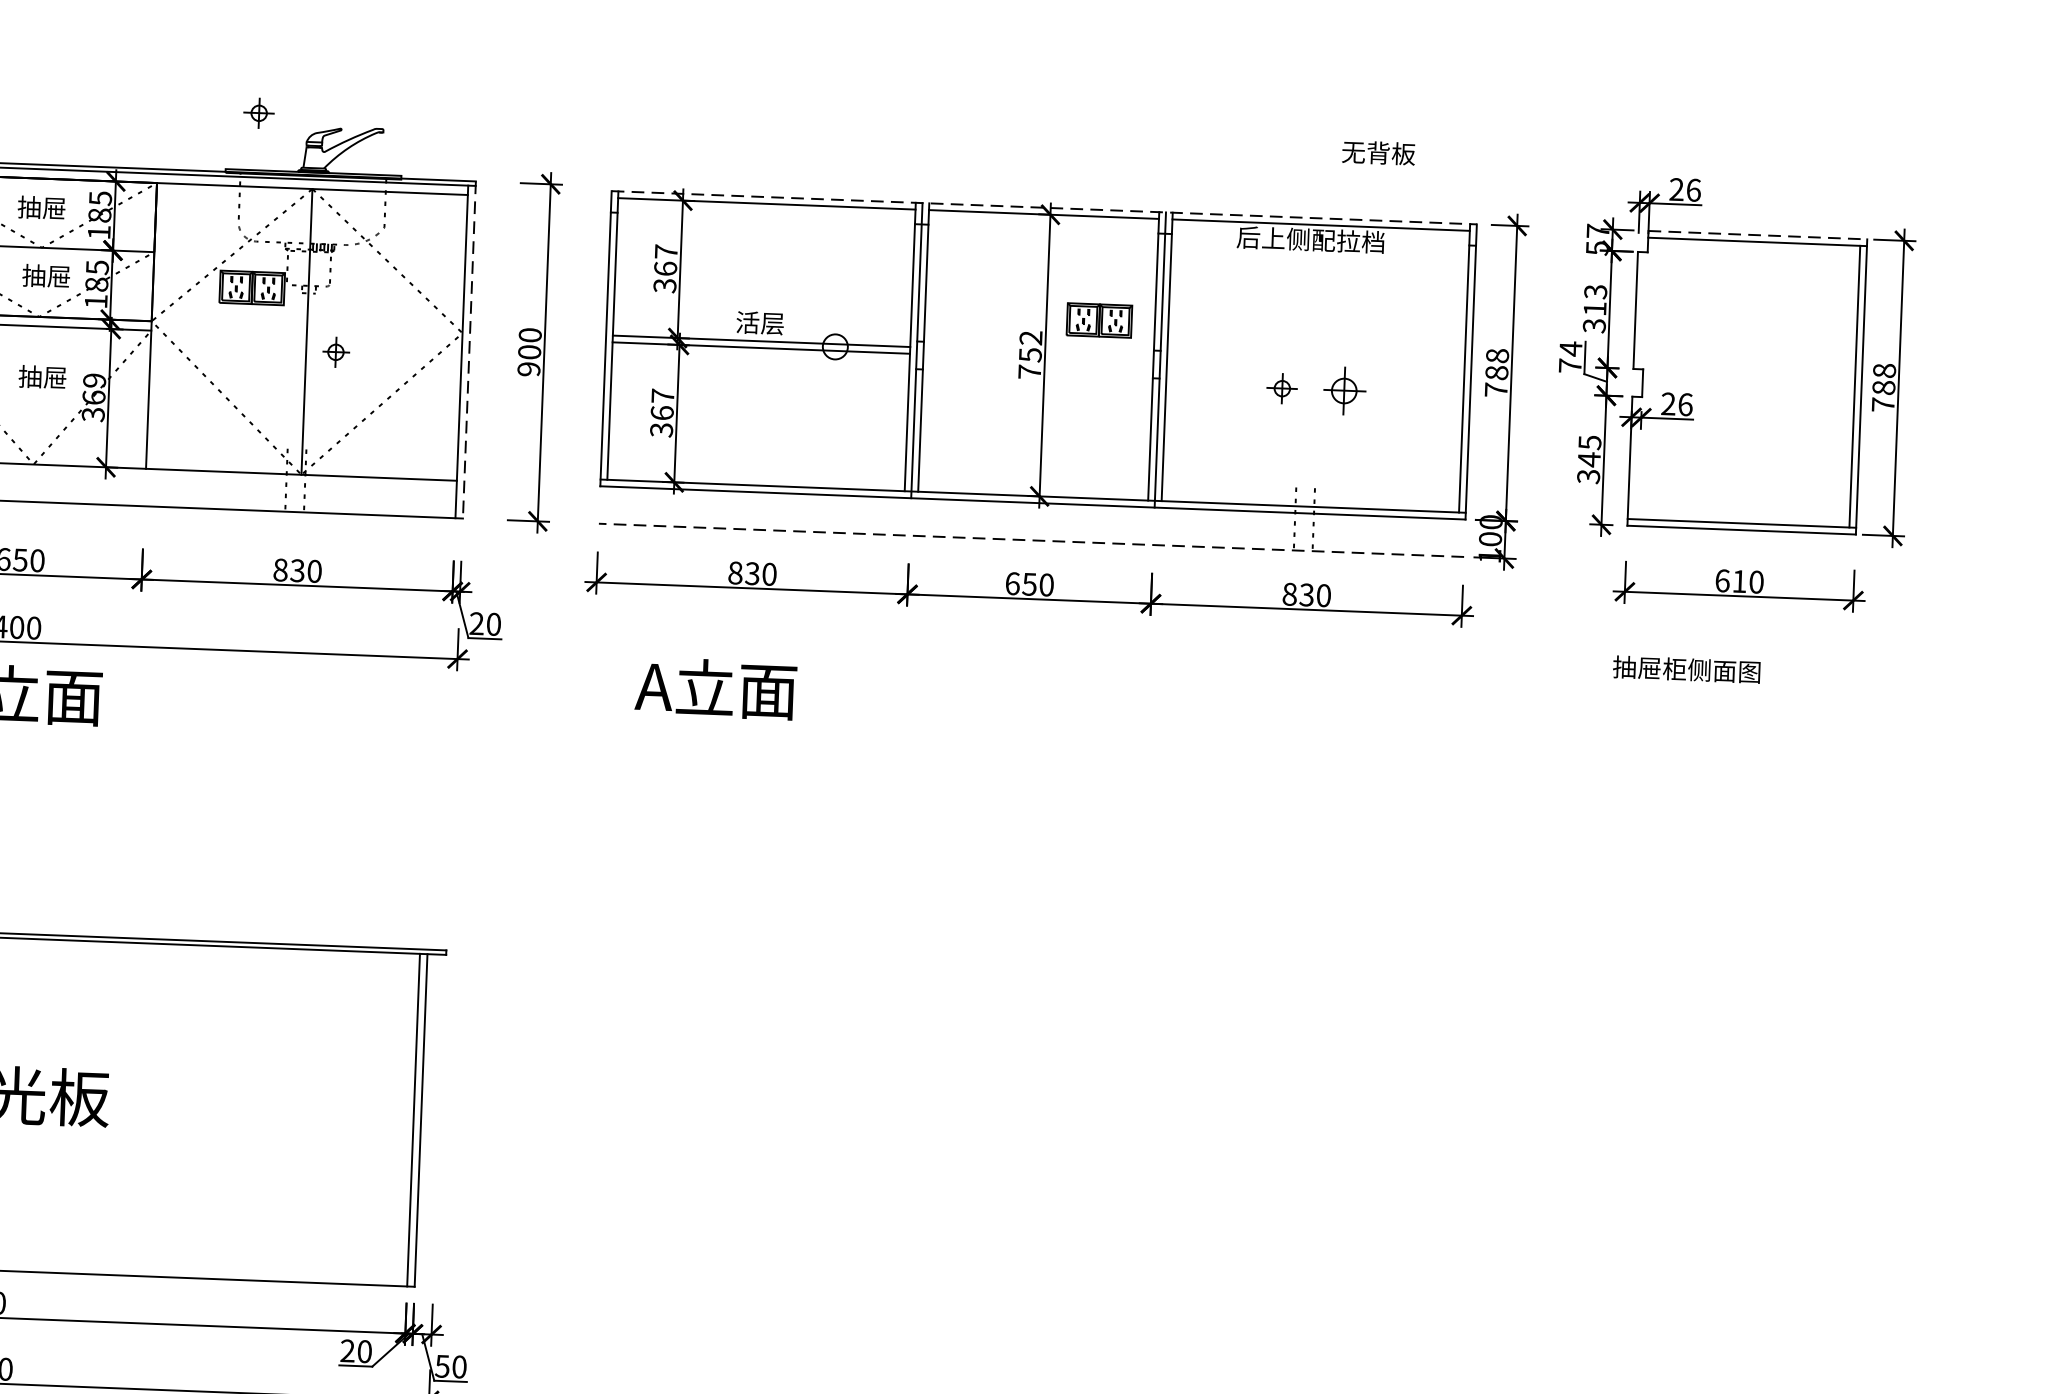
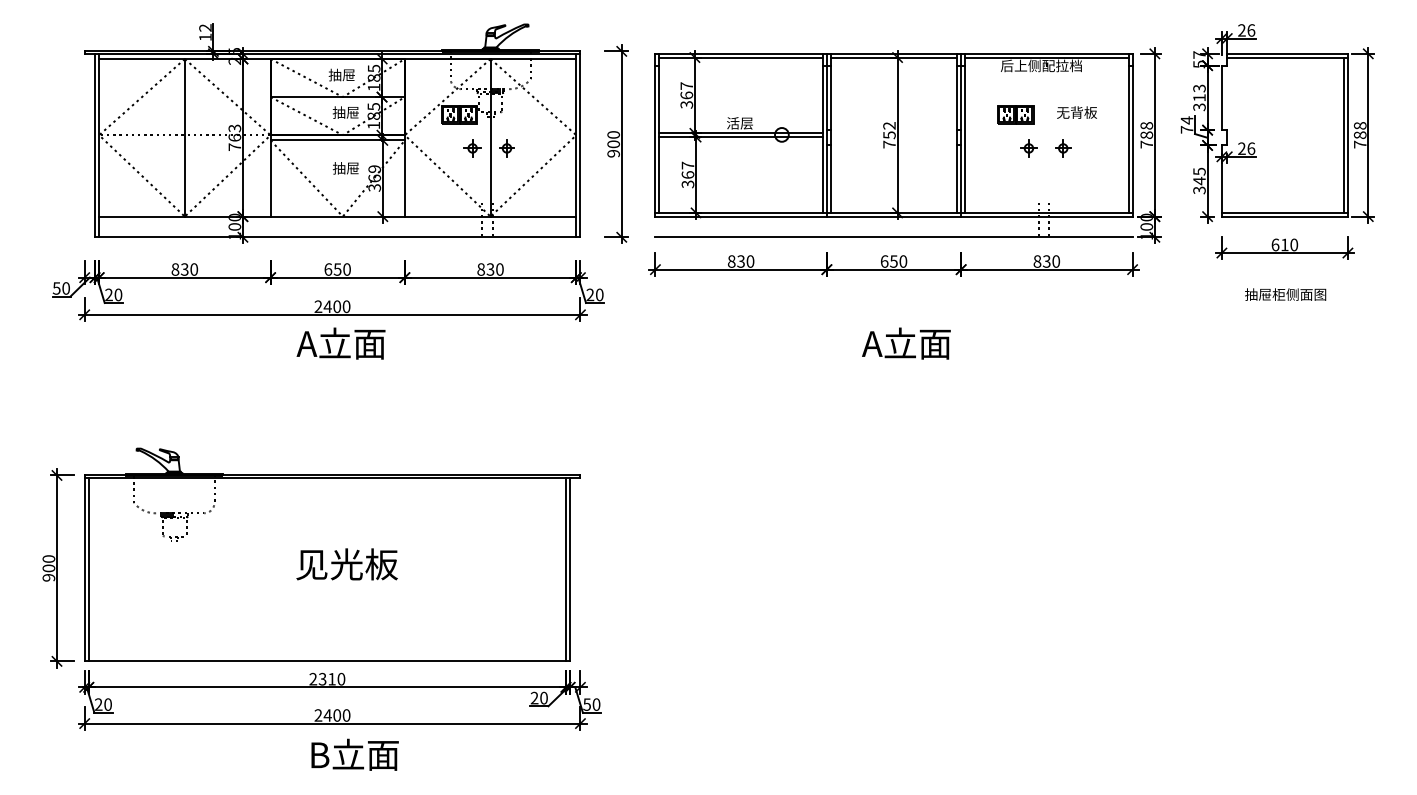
part: (258, 113) -> (472, 148), moved
text: (1377, 152) -> (1076, 112), moved
line: (1045, 207) -> (894, 53), dashed -> solid
line: (1759, 234) -> (1288, 53), dashed -> solid
part: (1098, 320) -> (1015, 114), moved
line: (469, 350) -> (580, 144), dashed -> solid
part: (1344, 391) -> (1063, 148), size x0.62
line: (1032, 540) -> (894, 237), dashed -> solid
text: (1686, 669) -> (1285, 294), moved
text: (716, 688) -> (906, 343), moved

